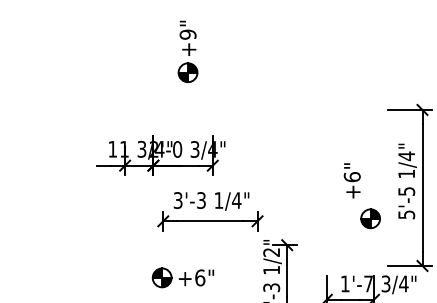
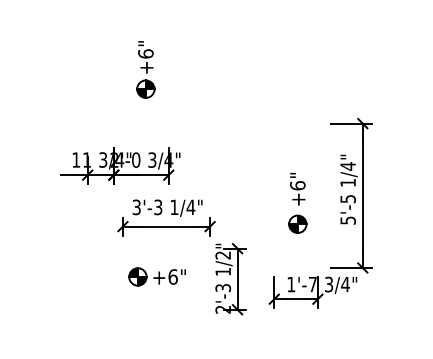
text: (187, 34) -> (145, 53), +9" -> +6"
part: (370, 217) -> (297, 223), moved
part: (182, 277) -> (156, 276), moved

